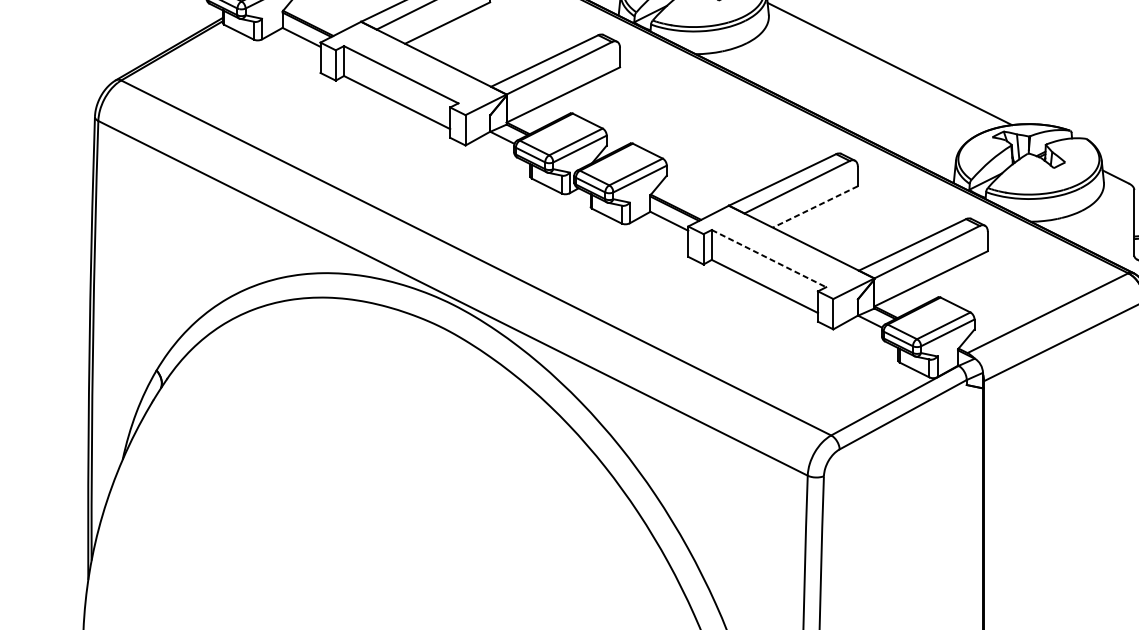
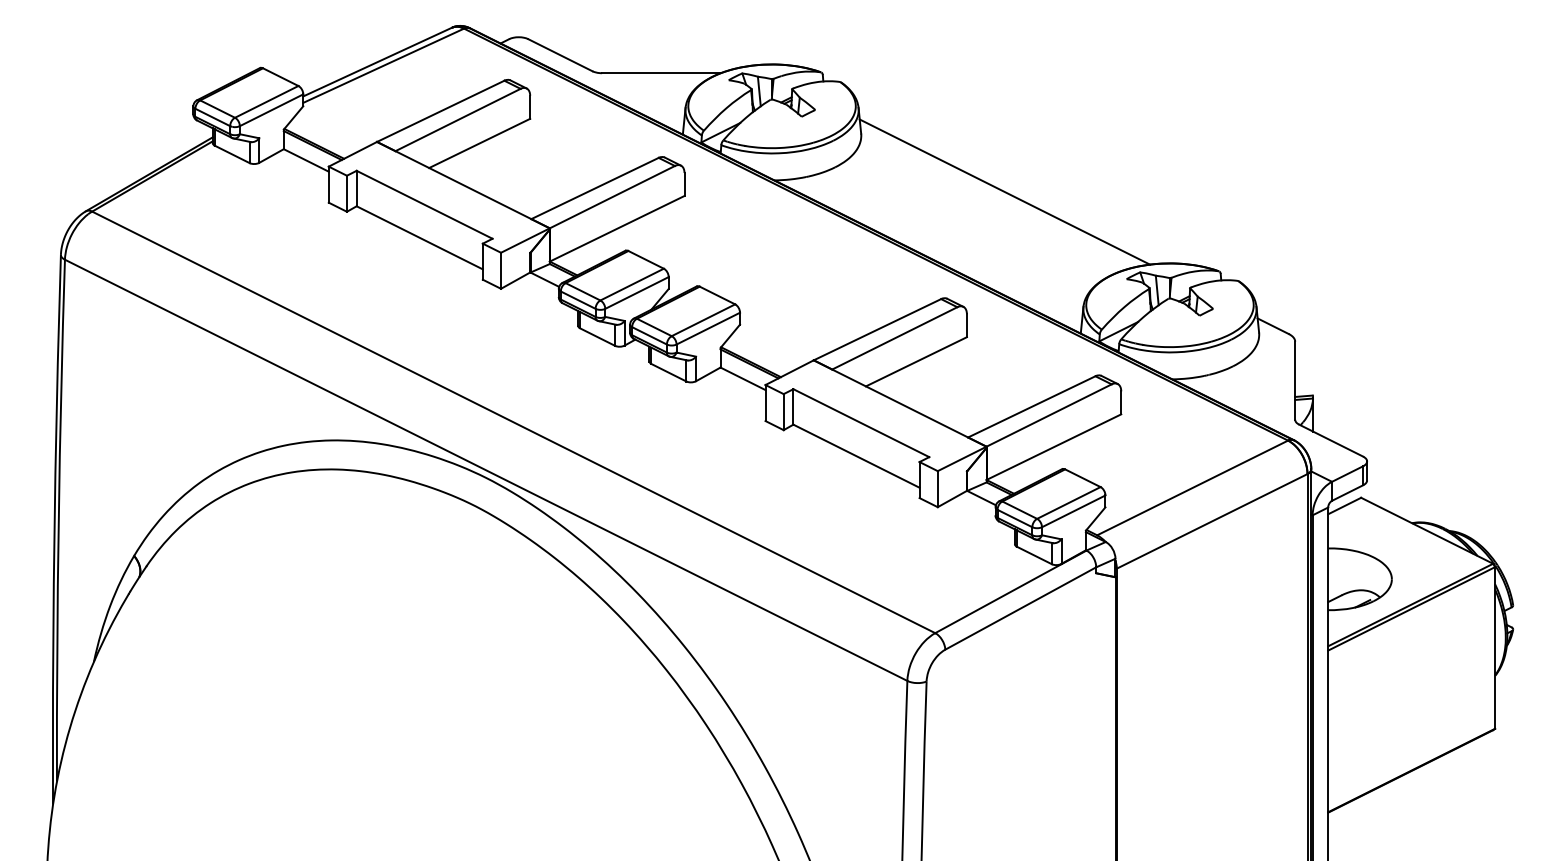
line: (814, 207) -> (915, 362), dashed -> solid
line: (769, 258) -> (861, 423), dashed -> solid

